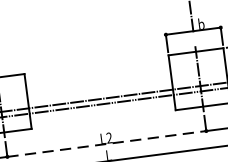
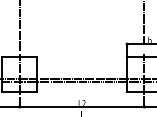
line: (107, 143) -> (82, 106), dashed -> solid

